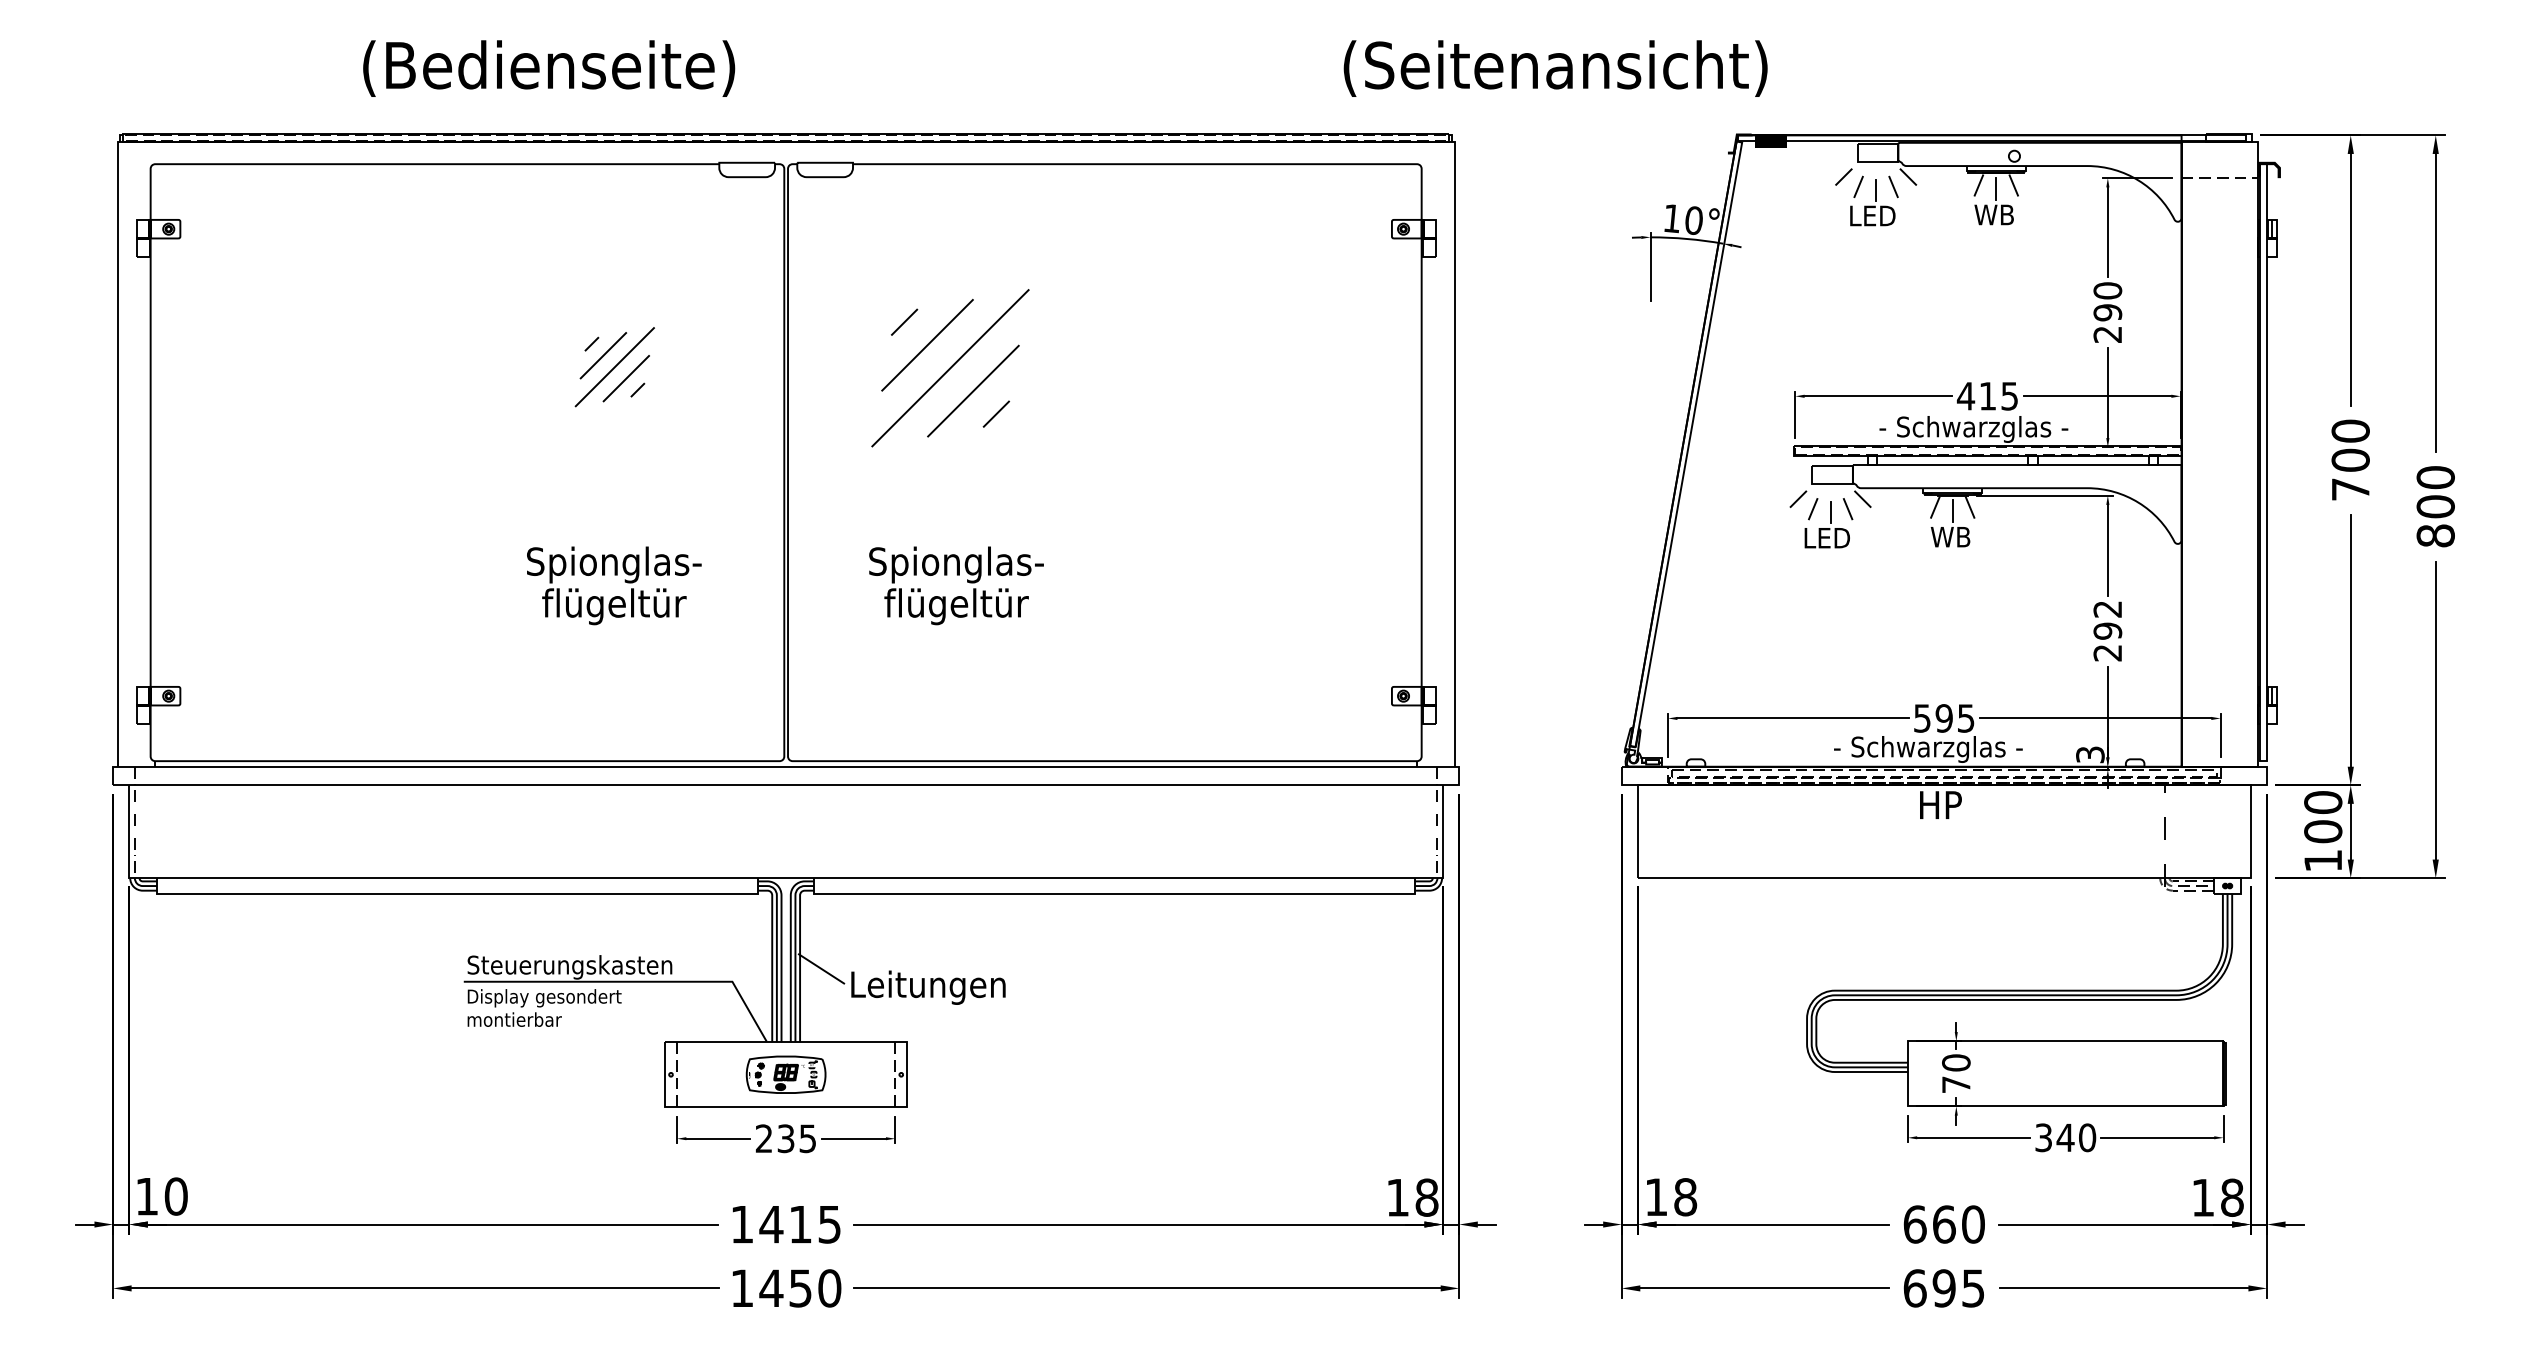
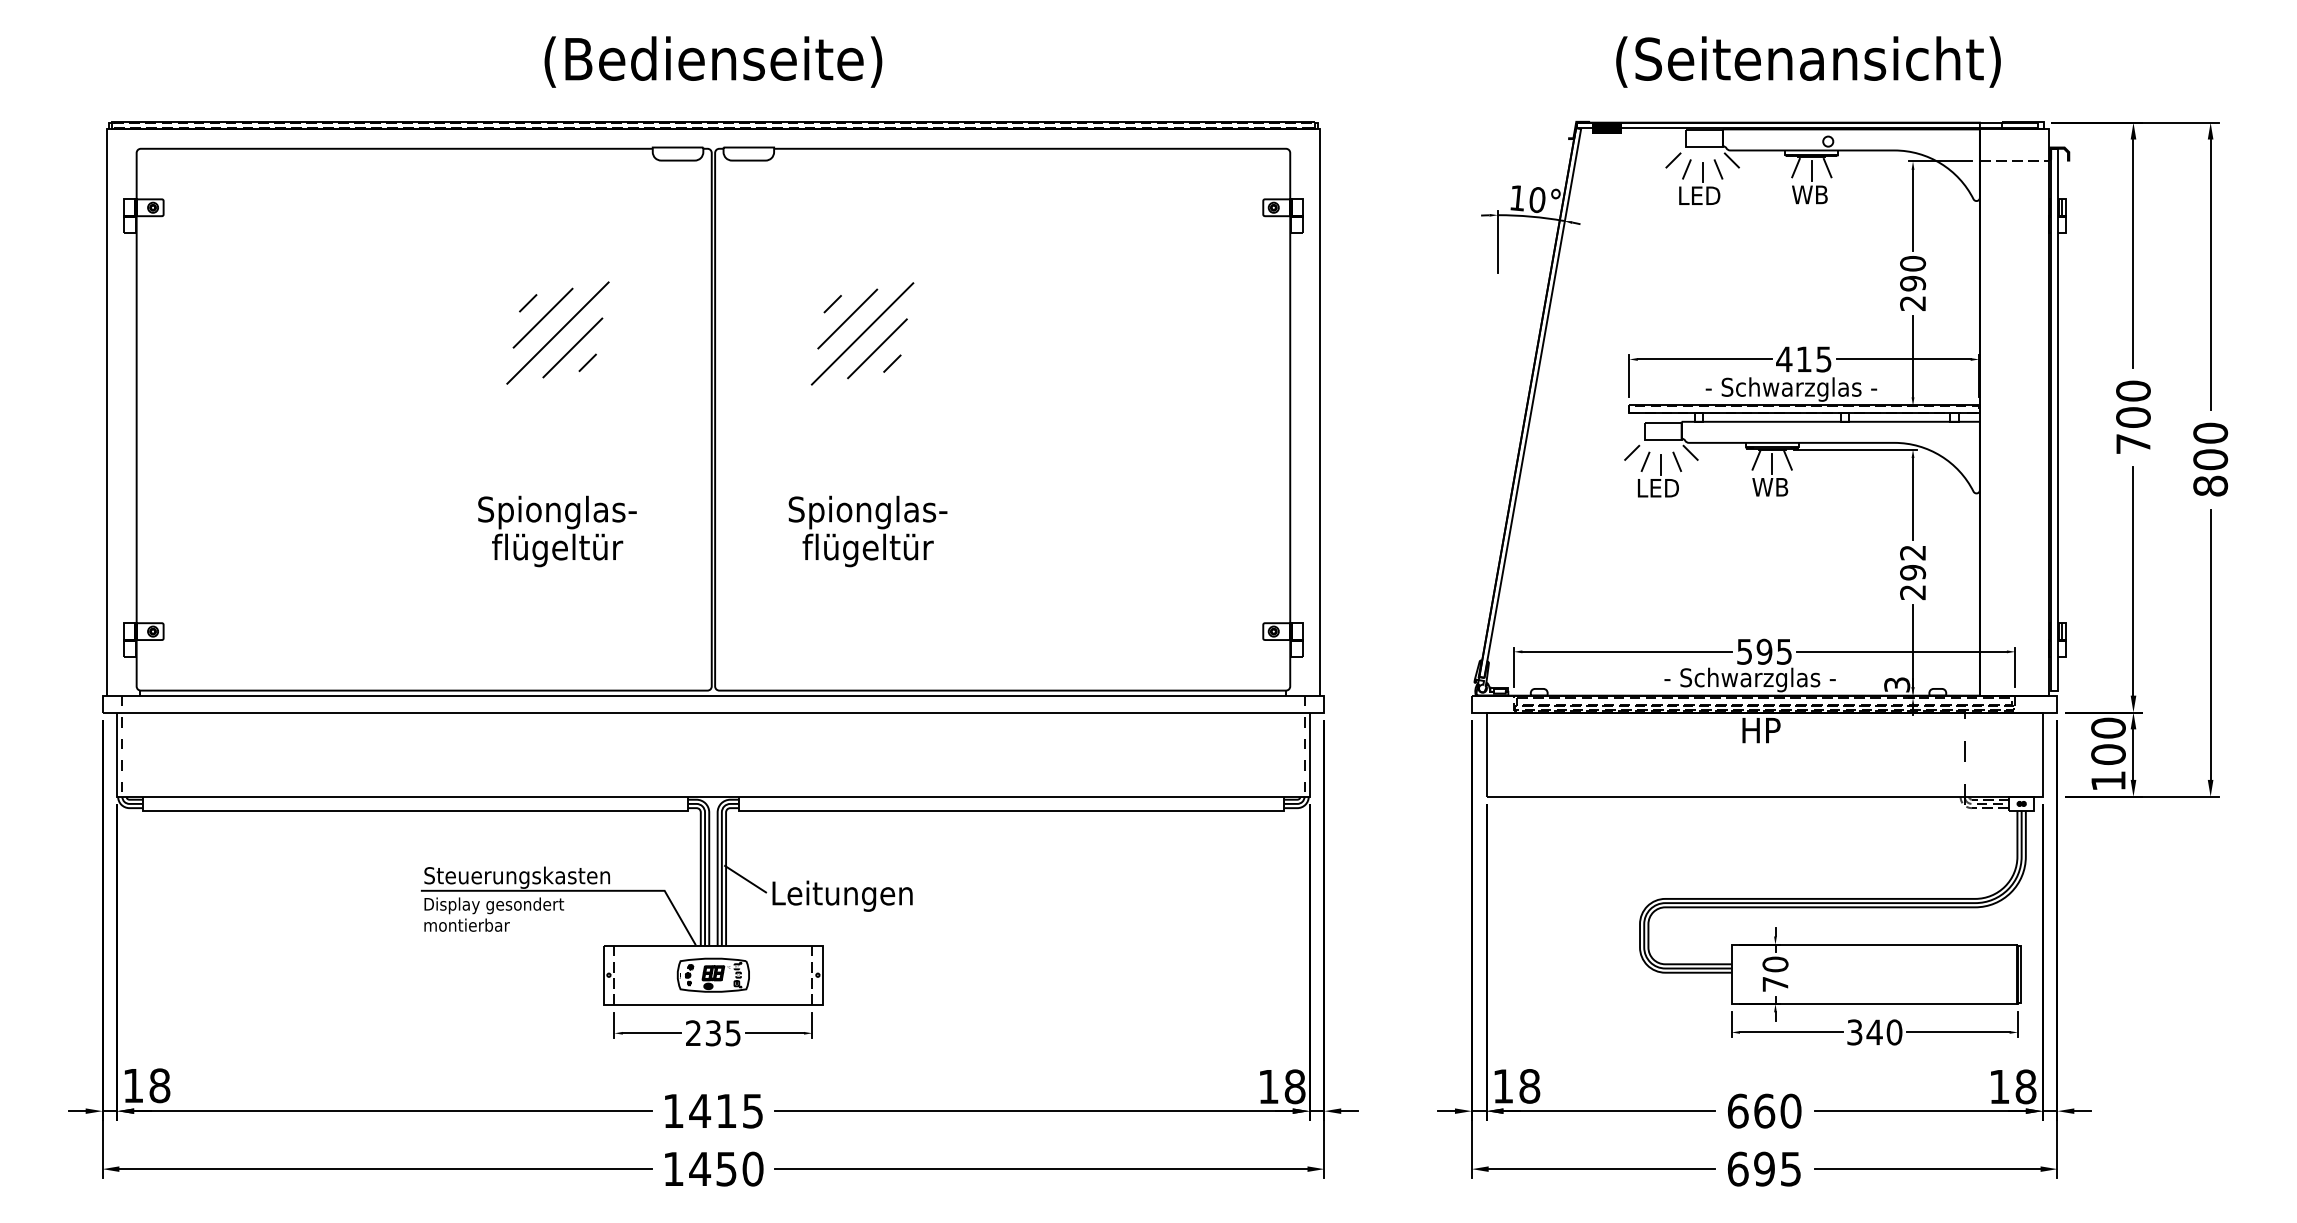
text: (549, 68) -> (713, 61), moved
text: (1555, 68) -> (1808, 61), moved
part: (614, 366) -> (557, 332), size x1.43
part: (950, 367) -> (862, 333), size x0.71
text: (175, 1196) -> (159, 1085), 10 -> 18

